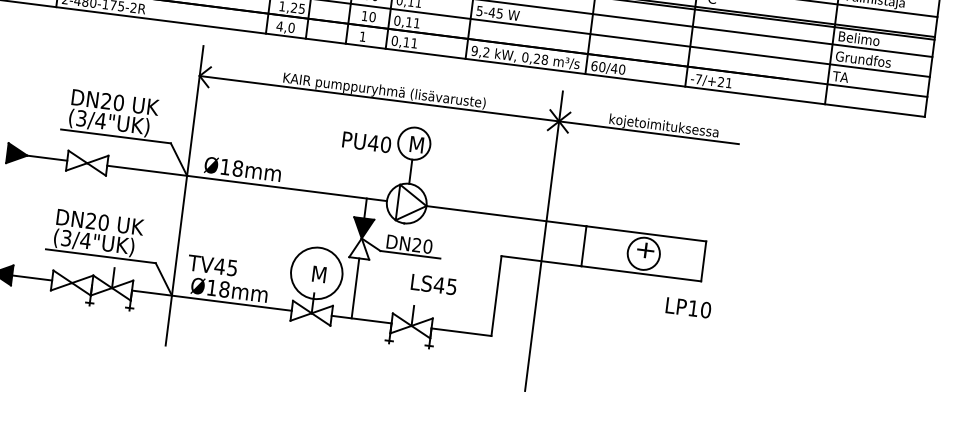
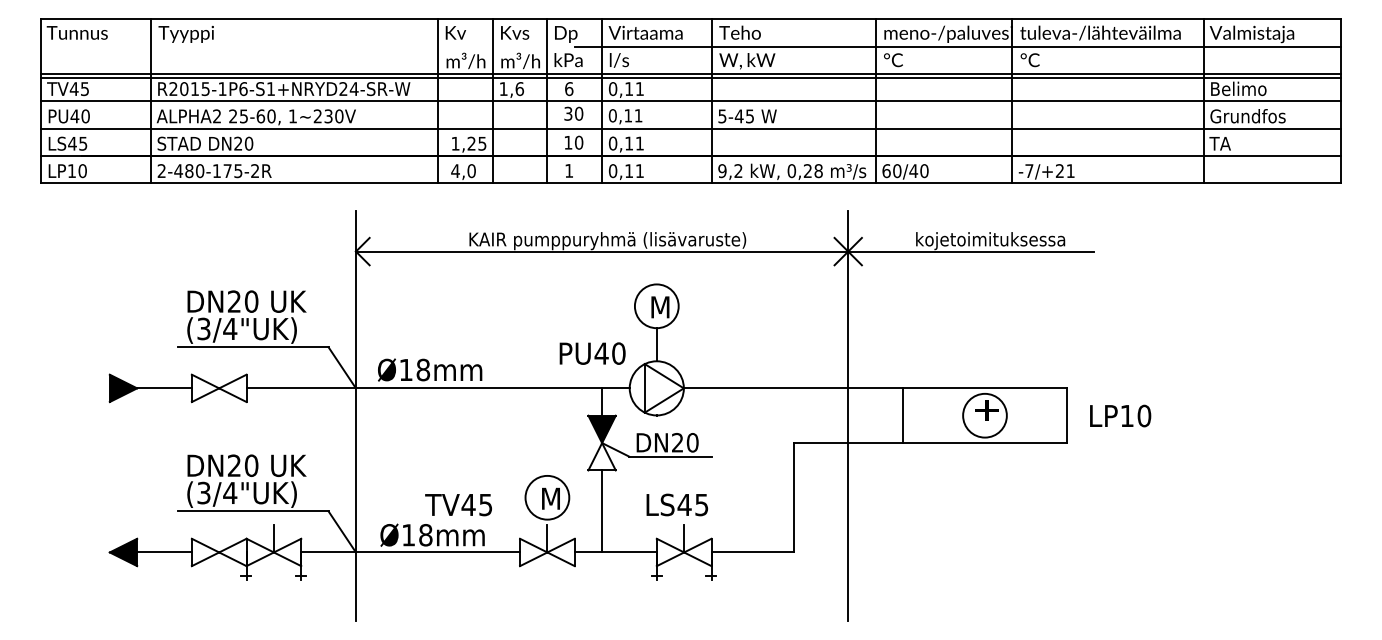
text: (366, 142) -> (592, 353), moved
text: (212, 265) -> (458, 505), moved
circle: (316, 273) -> (547, 497), size x0.62
text: (433, 284) -> (676, 504), moved
text: (688, 307) -> (1120, 415), moved

